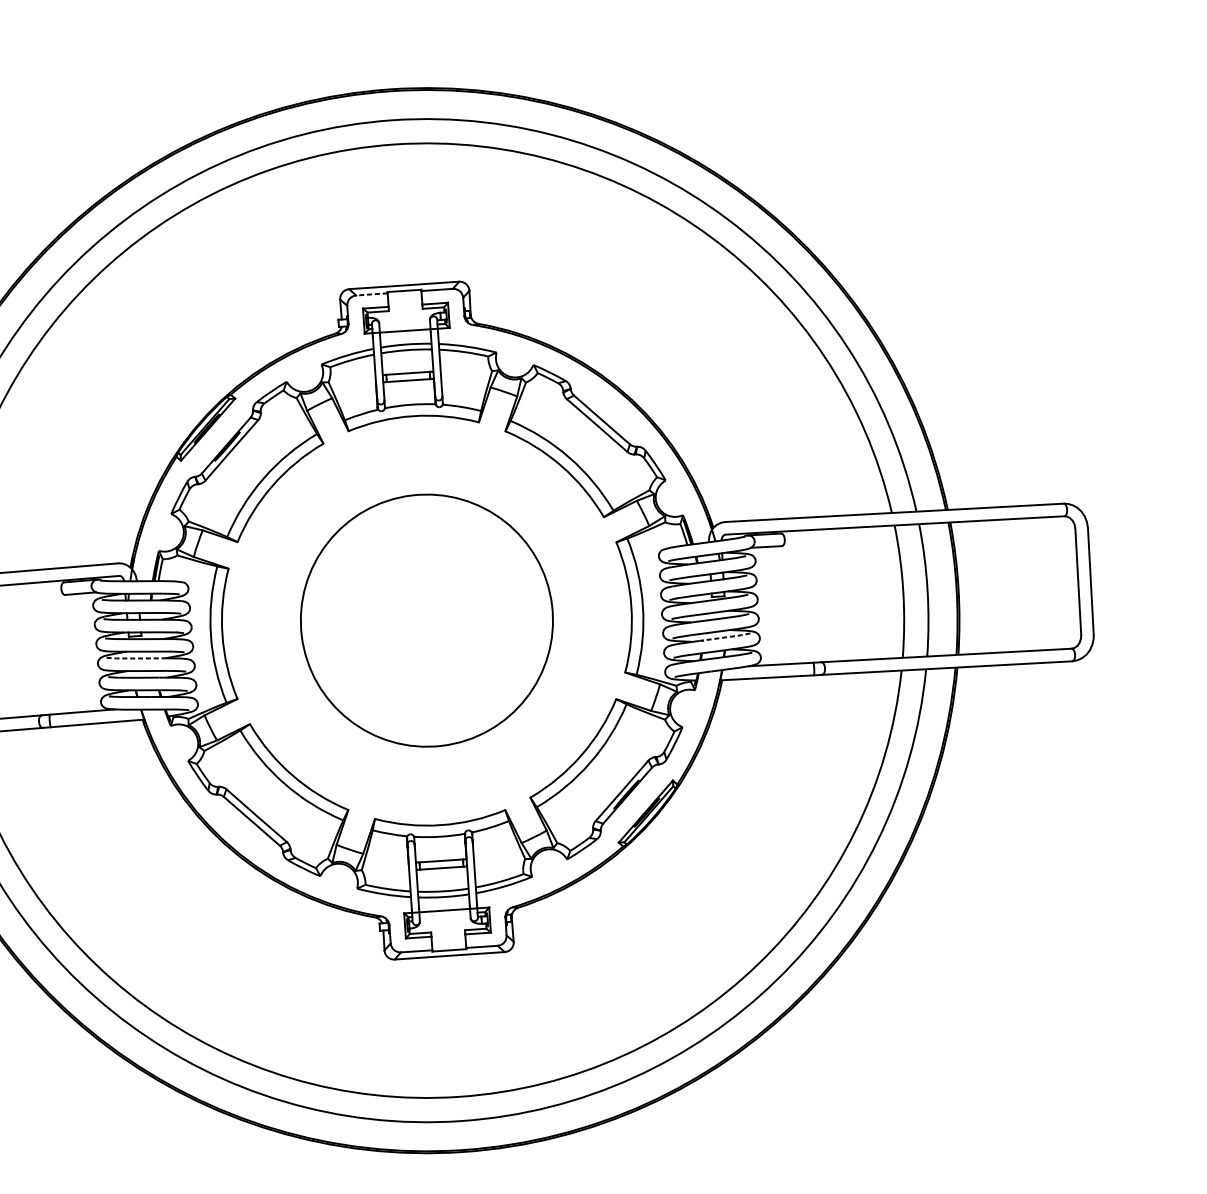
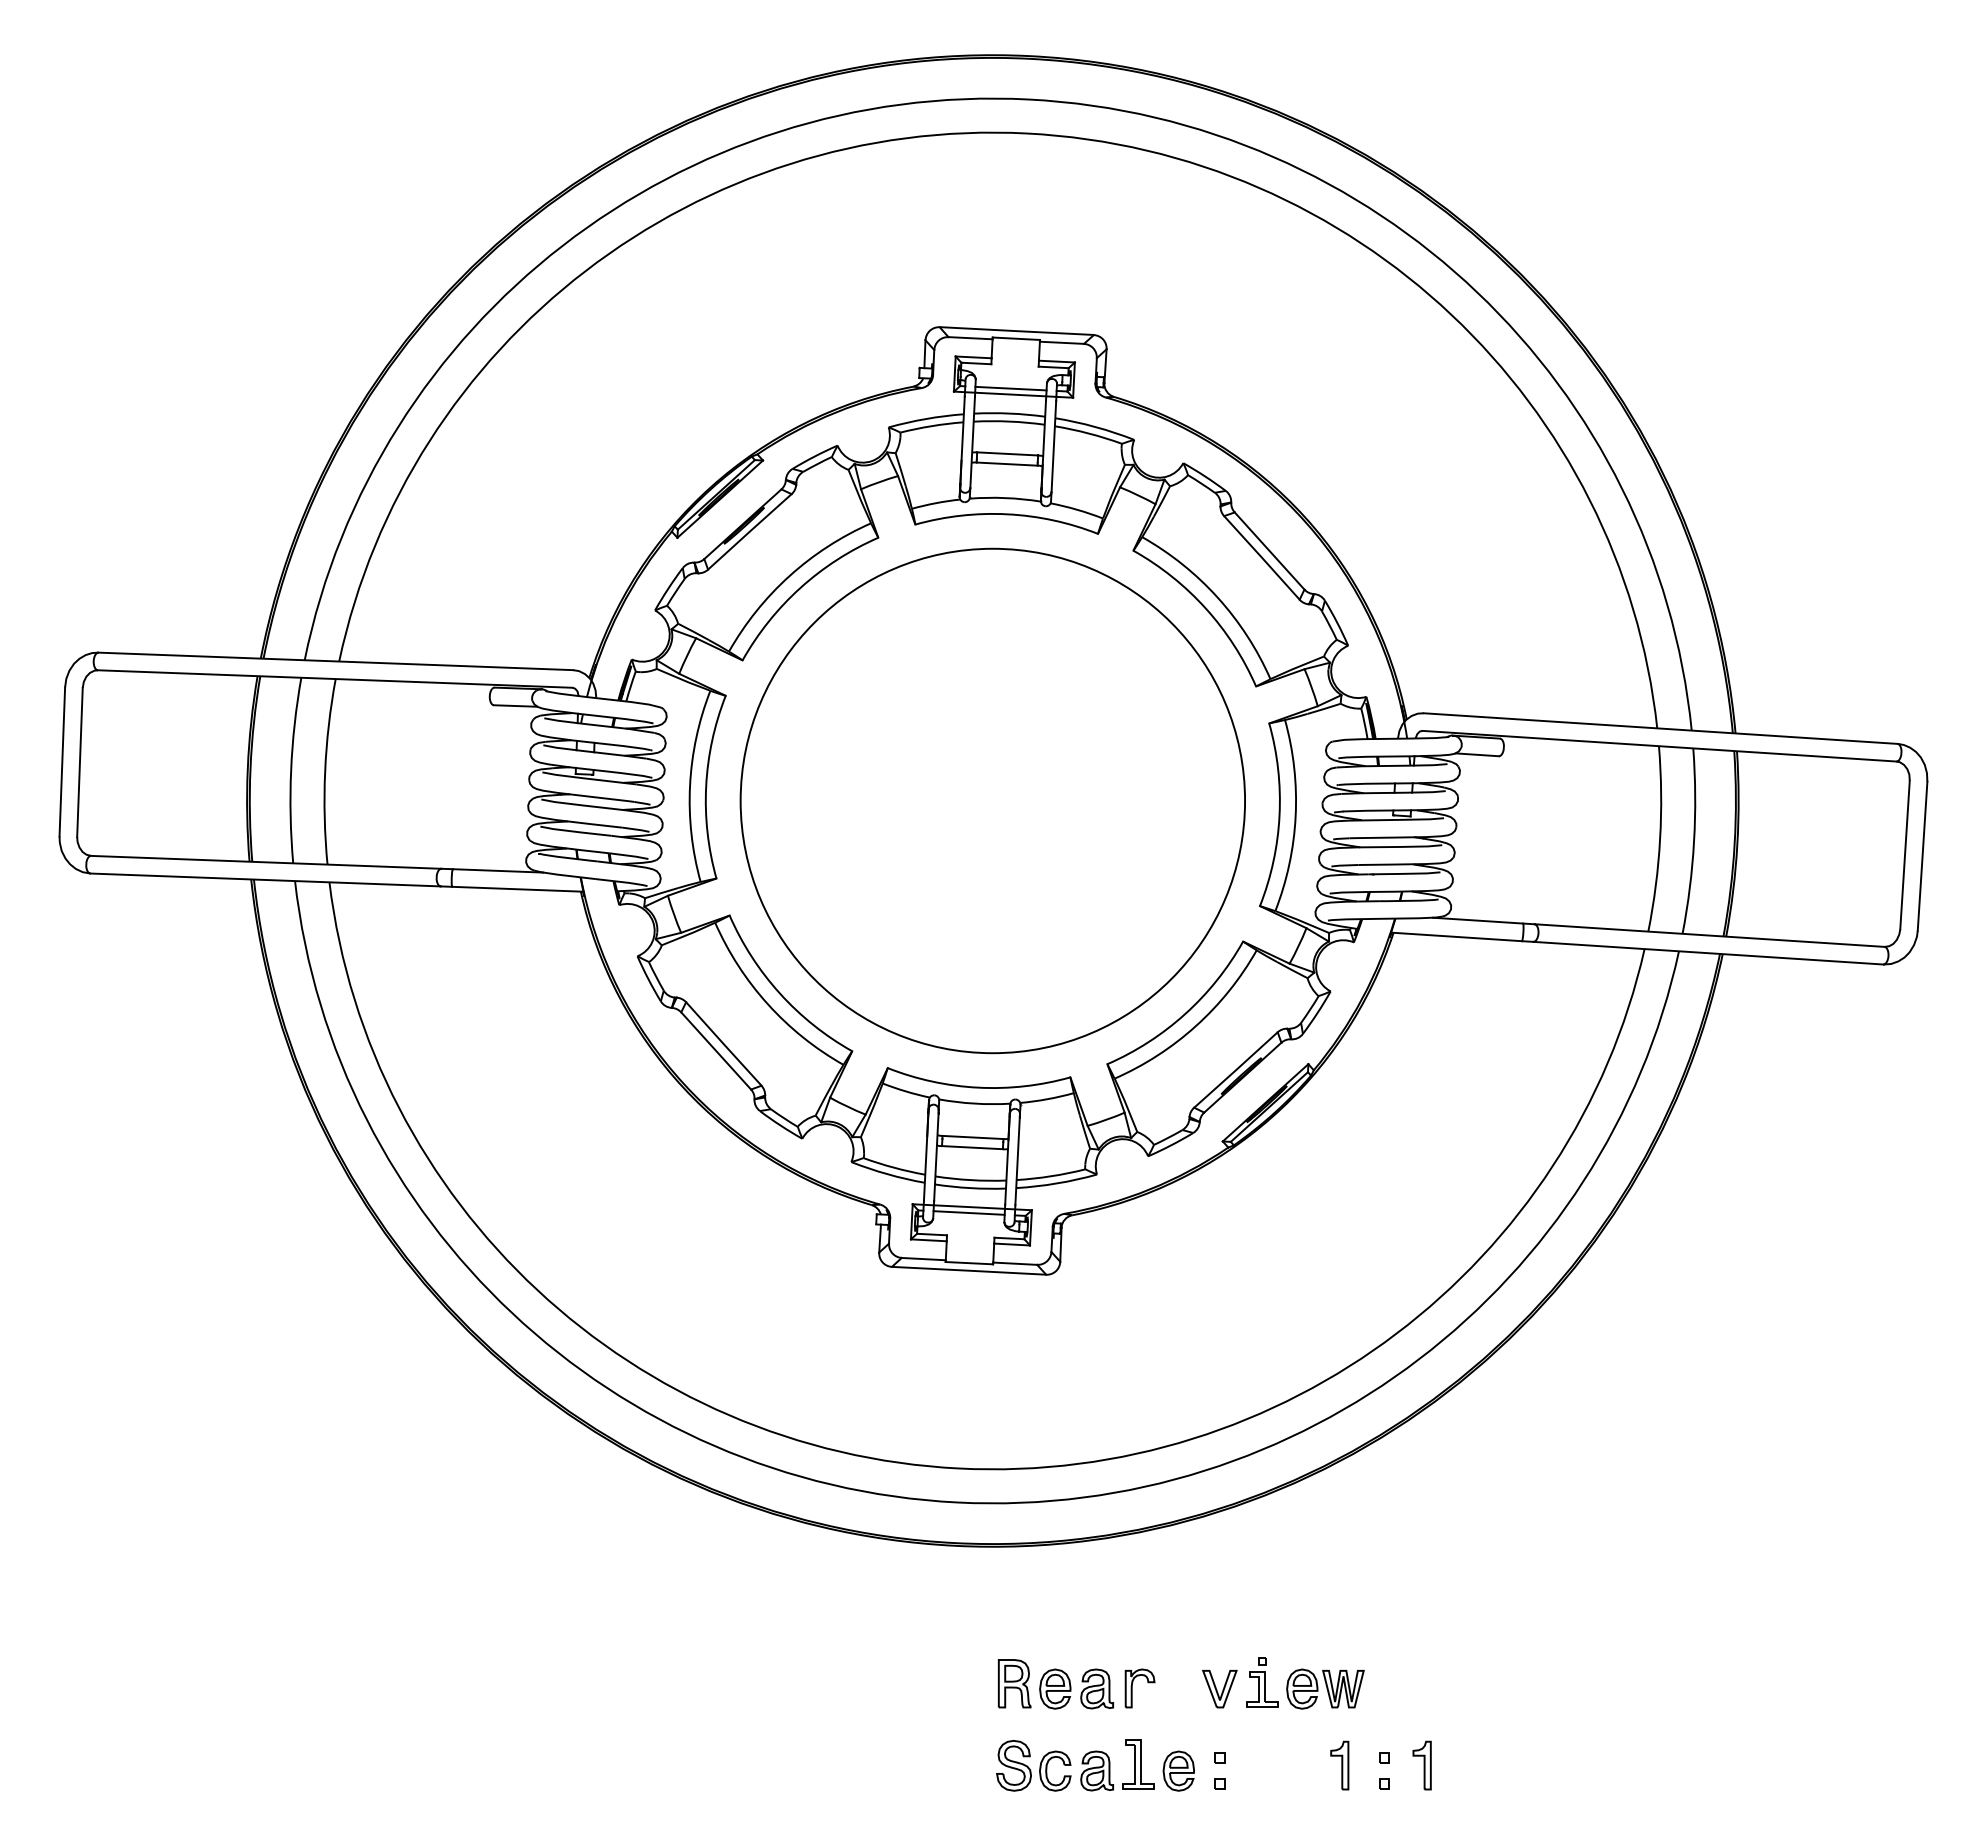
line: (371, 294) -> (970, 338), dashed -> solid
line: (404, 326) -> (1010, 388), added
circle: (426, 620) -> (992, 800), size x1.43
line: (724, 637) -> (1404, 873), dashed -> solid
line: (137, 658) -> (583, 805), dashed -> solid
line: (444, 914) -> (968, 1212), added

